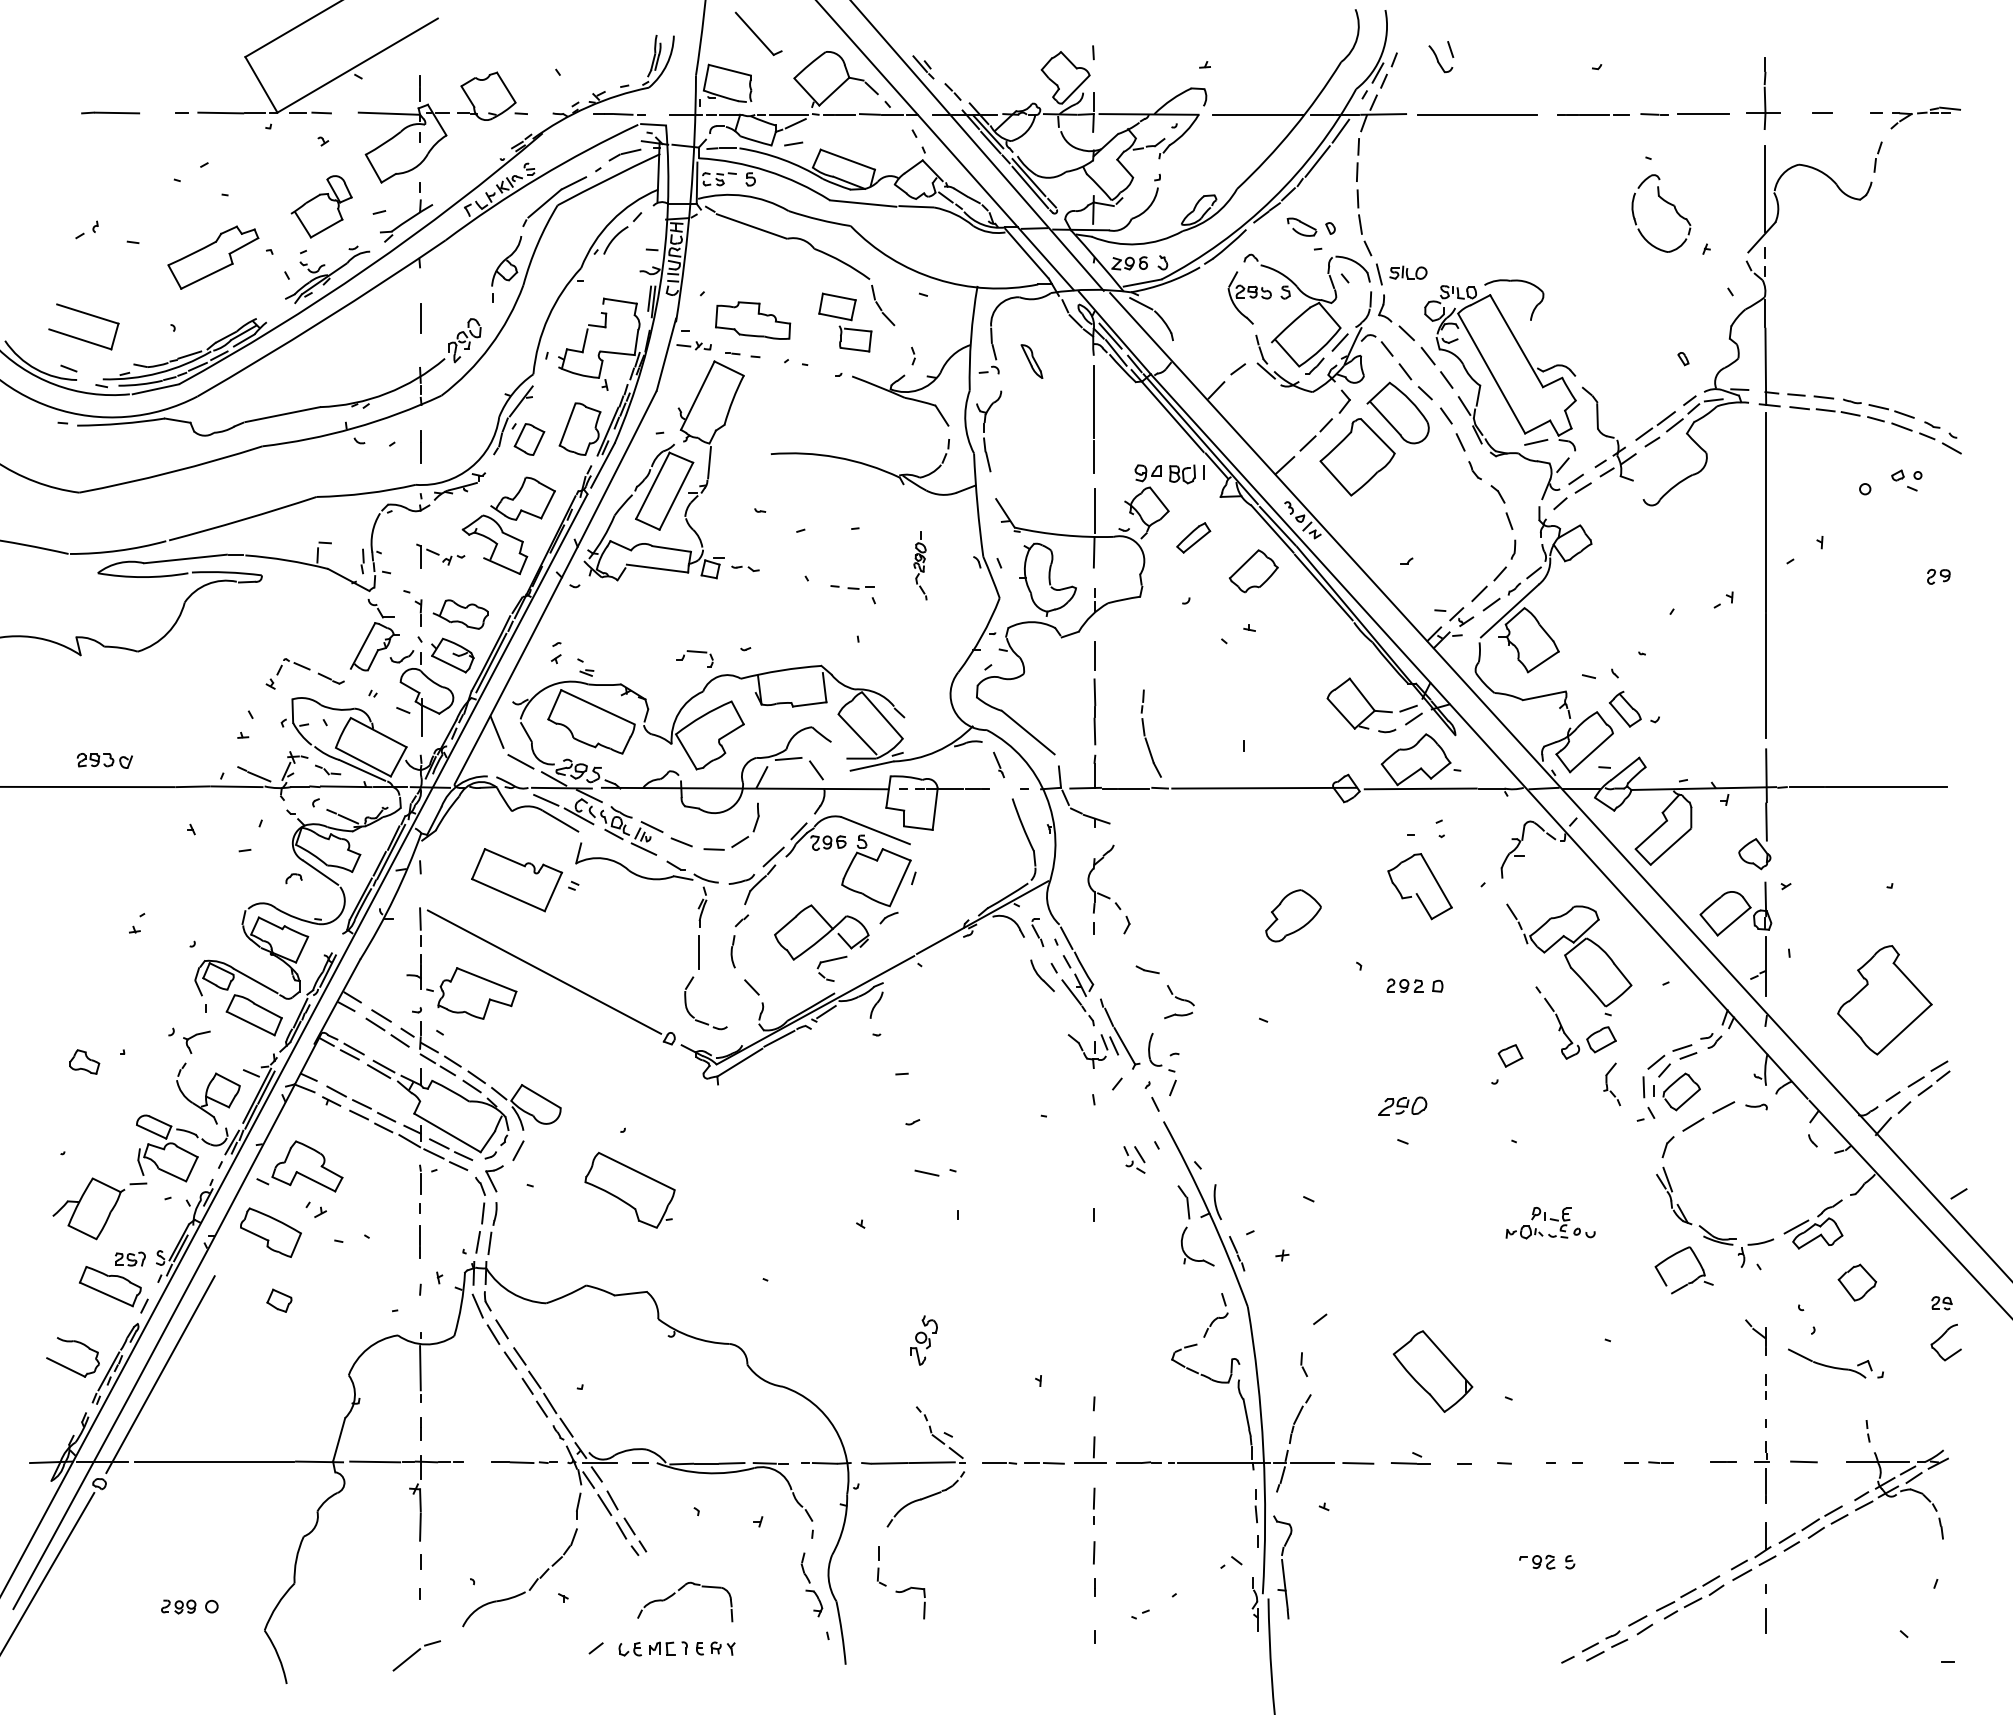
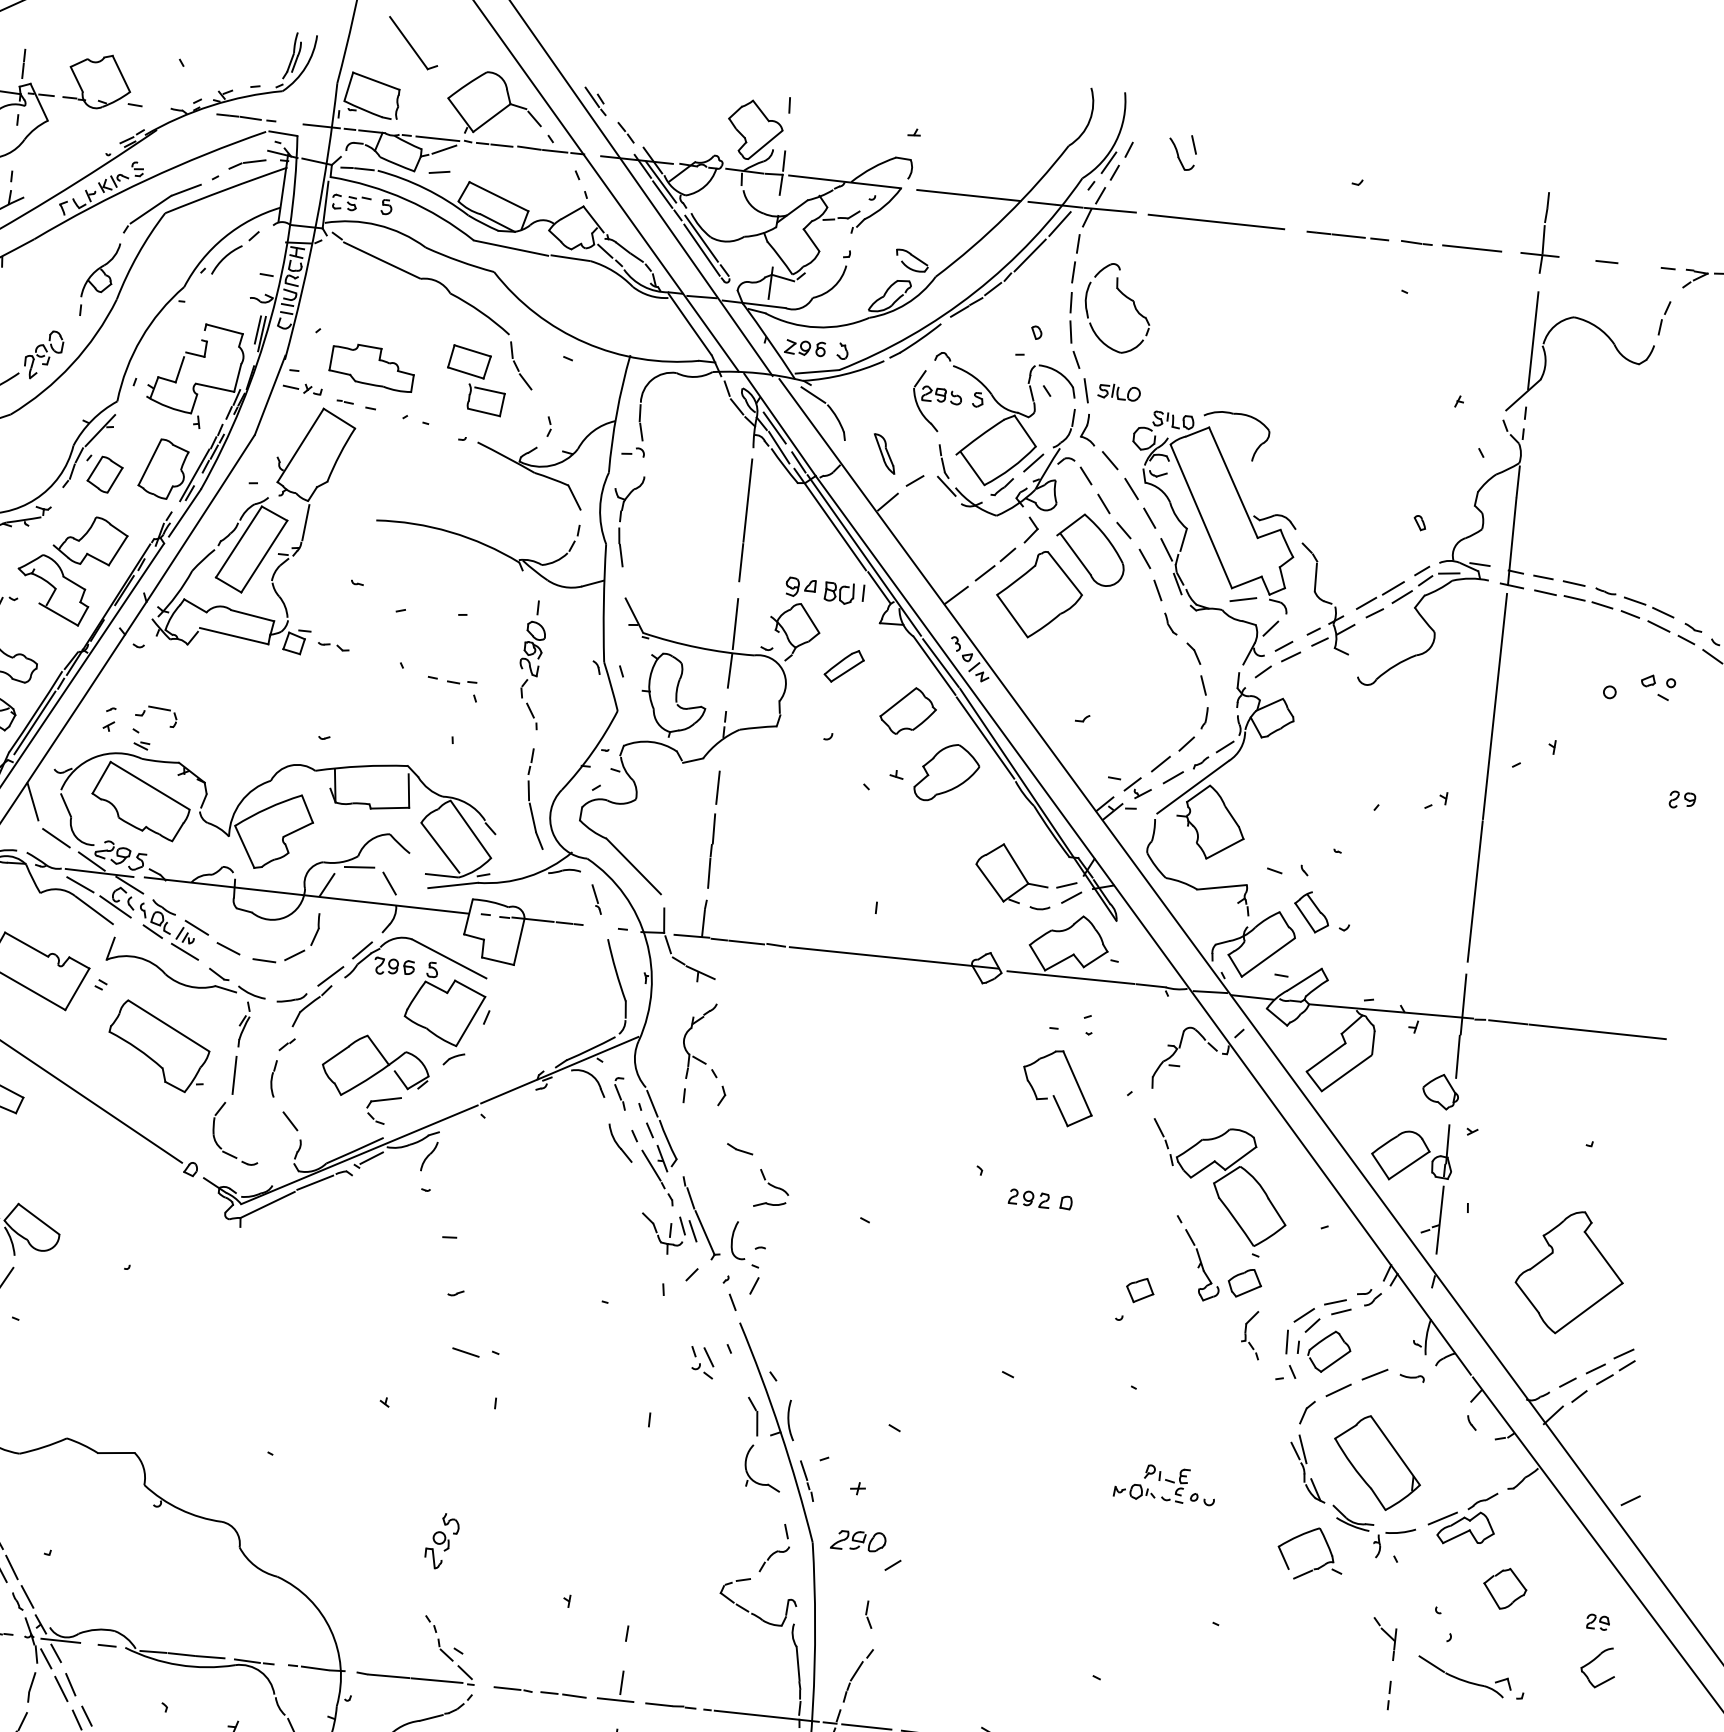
part: (1667, 203) -> (1126, 297), moved
part: (1301, 226) -> (911, 259), moved
part: (1031, 361) -> (884, 453), moved
part: (920, 565) -> (532, 664), size x1.67
part: (694, 658) -> (155, 715), moved
part: (1150, 733) -> (536, 798), moved
part: (1293, 915) -> (947, 772), moved
part: (1402, 1105) -> (858, 1540), moved
part: (629, 1189) -> (158, 1045), moved
part: (1432, 1371) -> (1376, 1462), moved

